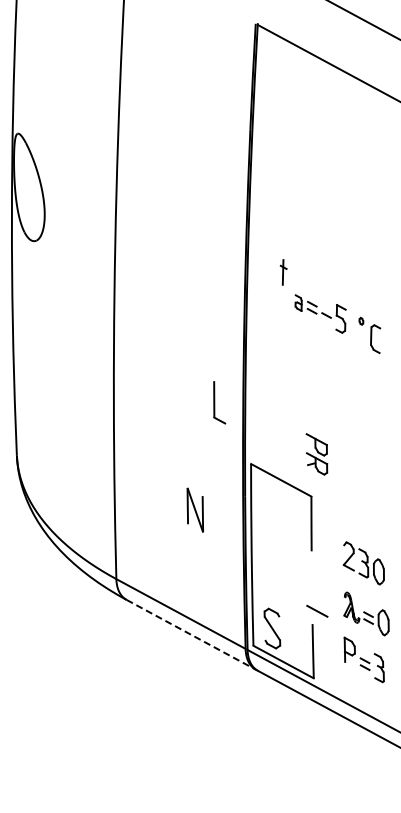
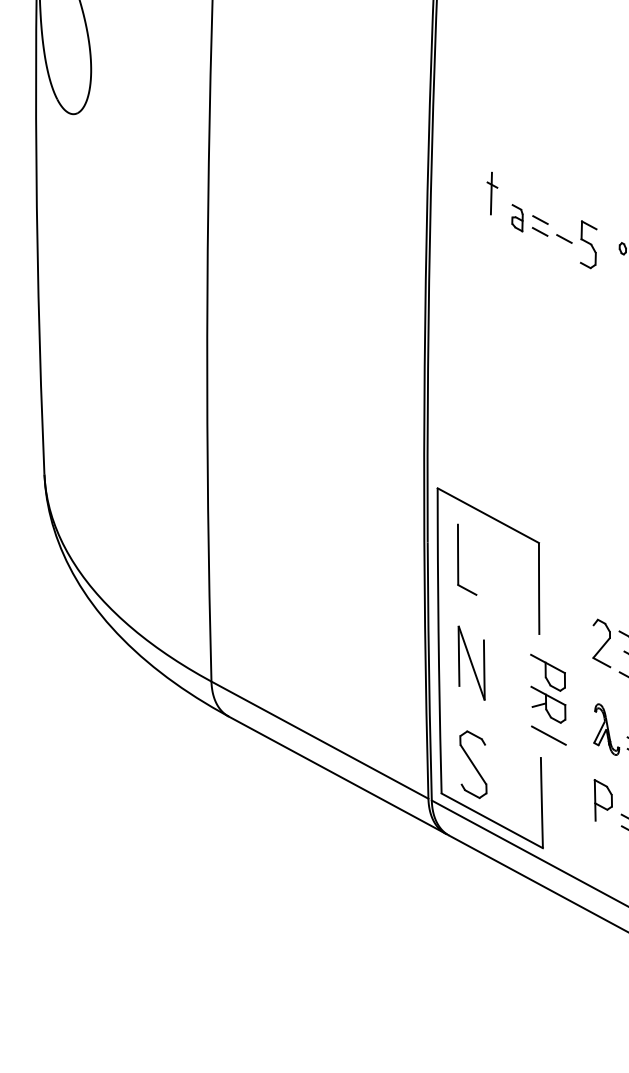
part: (283, 272) -> (492, 193), moved
part: (219, 402) -> (466, 559), moved
part: (316, 454) -> (547, 688), moved
part: (194, 509) -> (470, 662), moved
line: (191, 635) -> (337, 776), dashed -> solid

